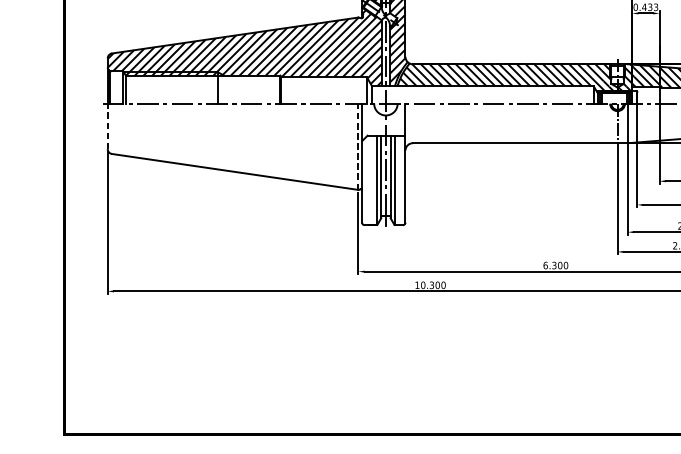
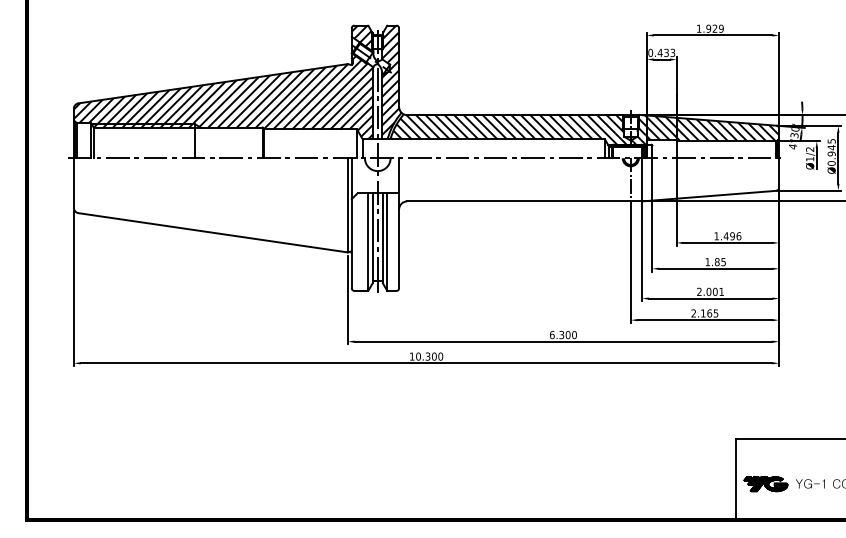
line: (107, 126) -> (73, 183), dashed -> solid
line: (358, 146) -> (347, 204), dashed -> solid

